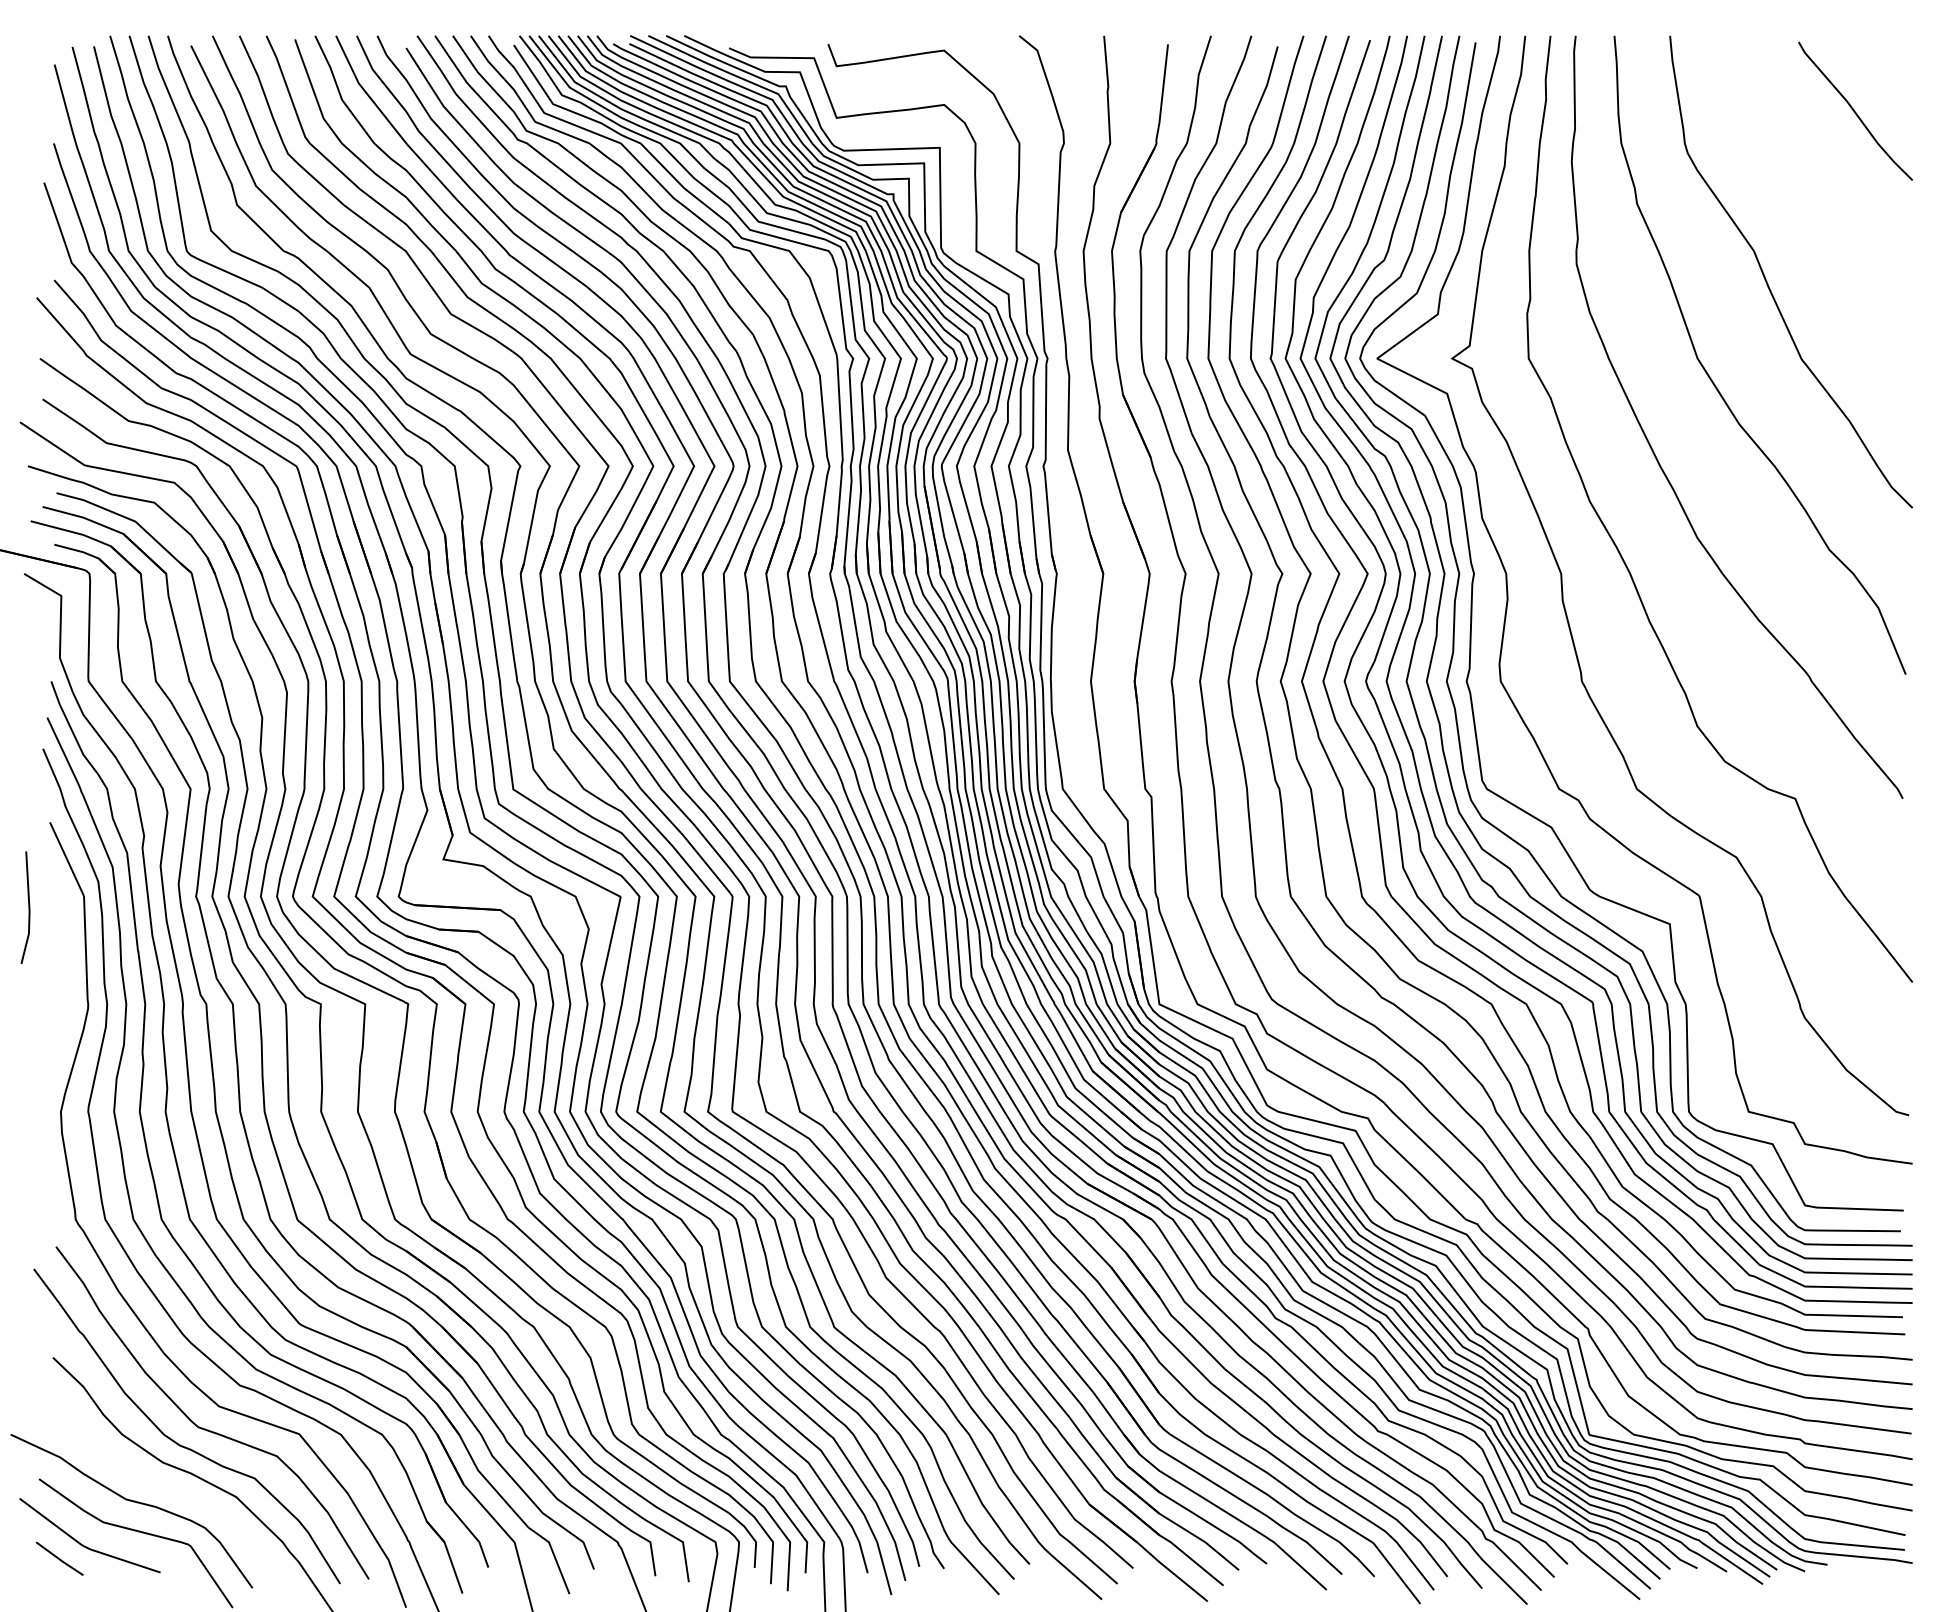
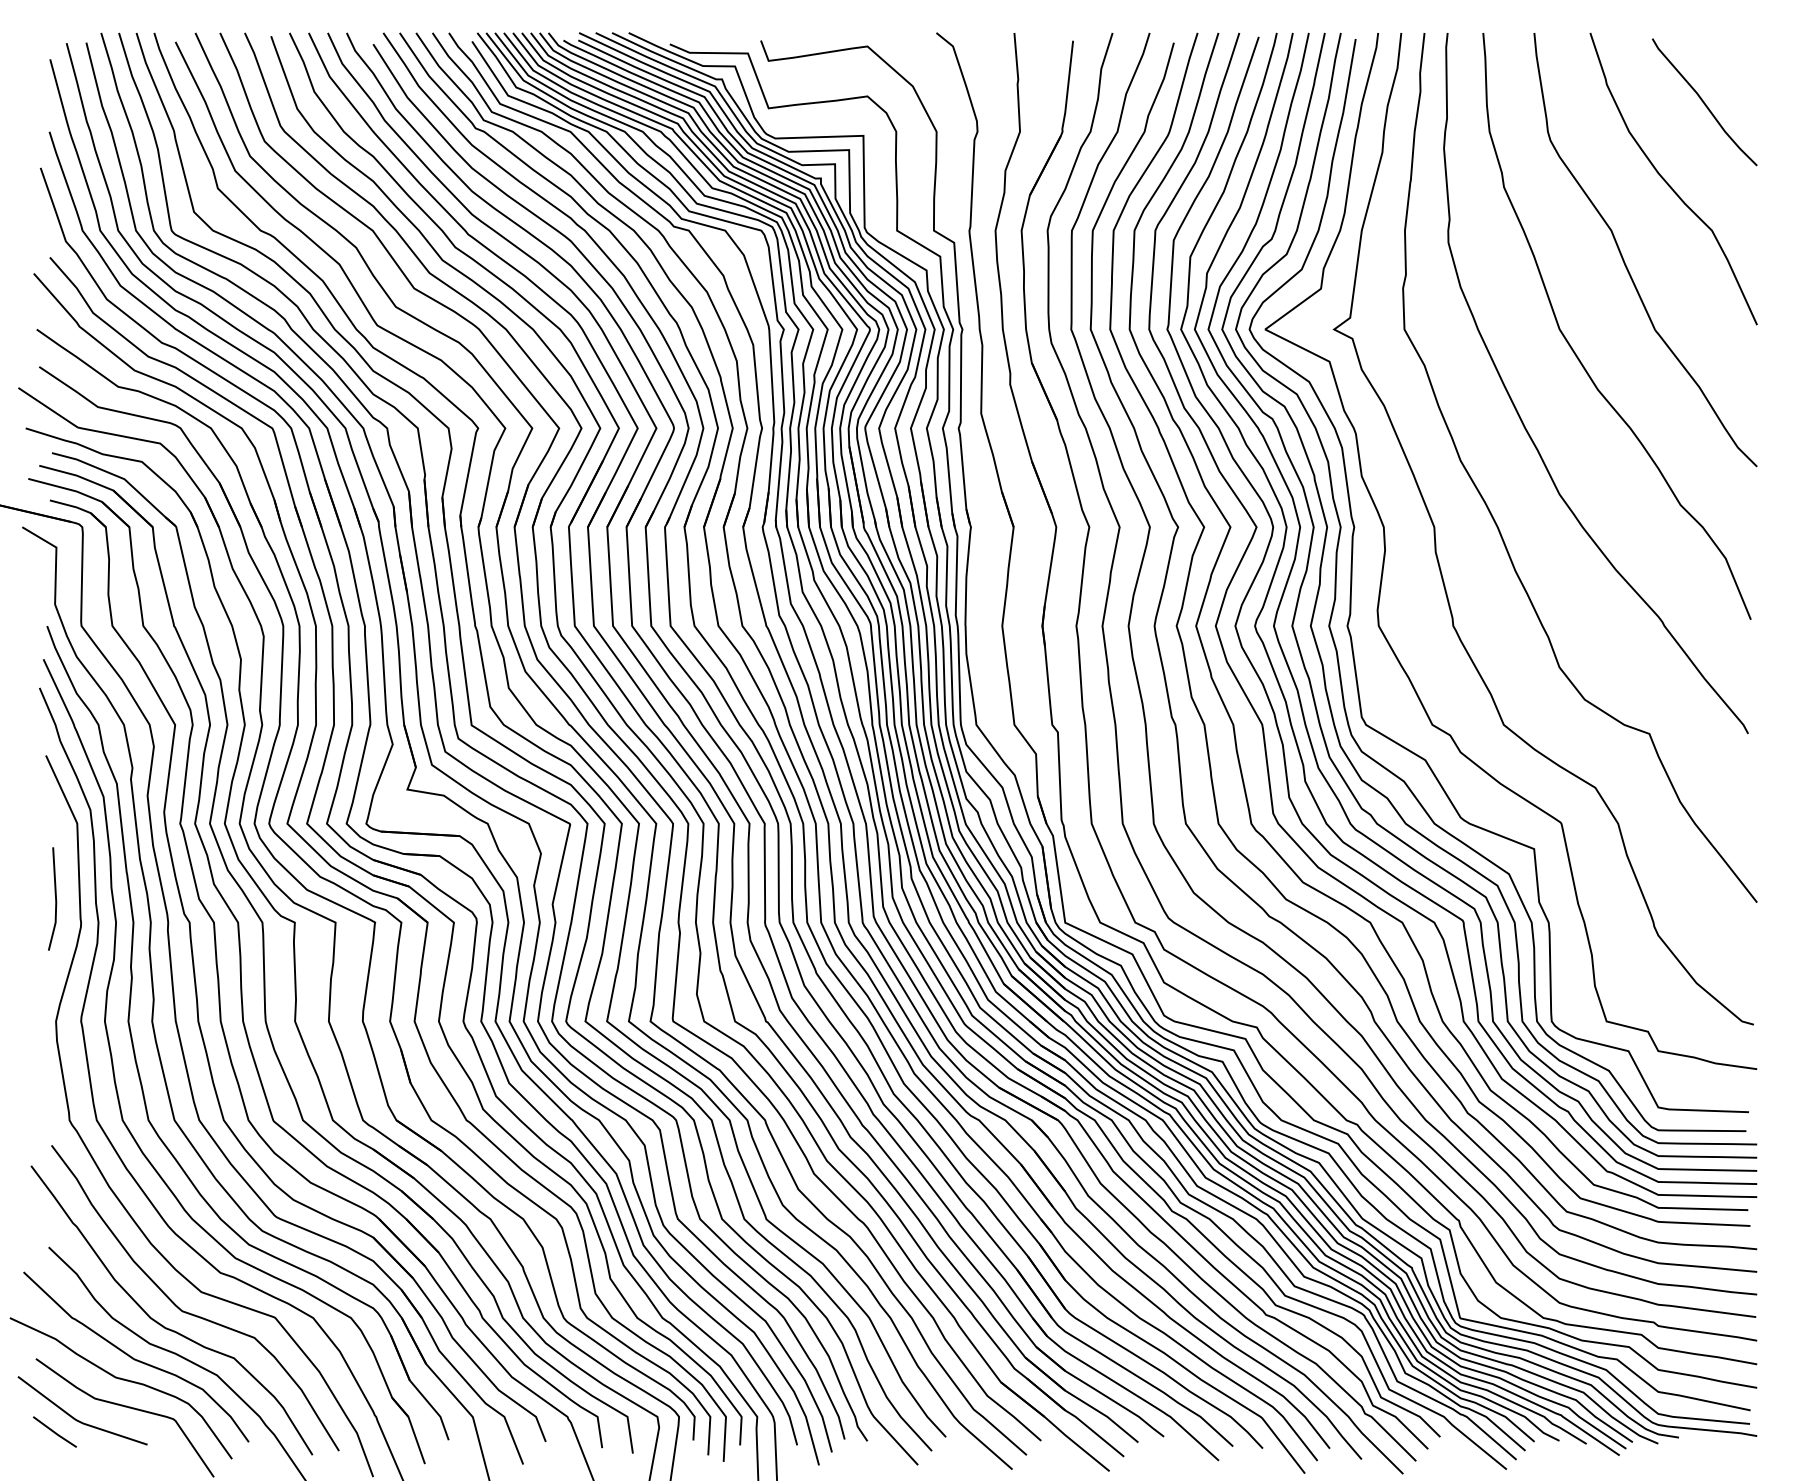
curve: (1816, 199) -> (1668, 183), added
line: (28, 907) -> (55, 898), moved
curve: (147, 1478) -> (135, 1358), added

